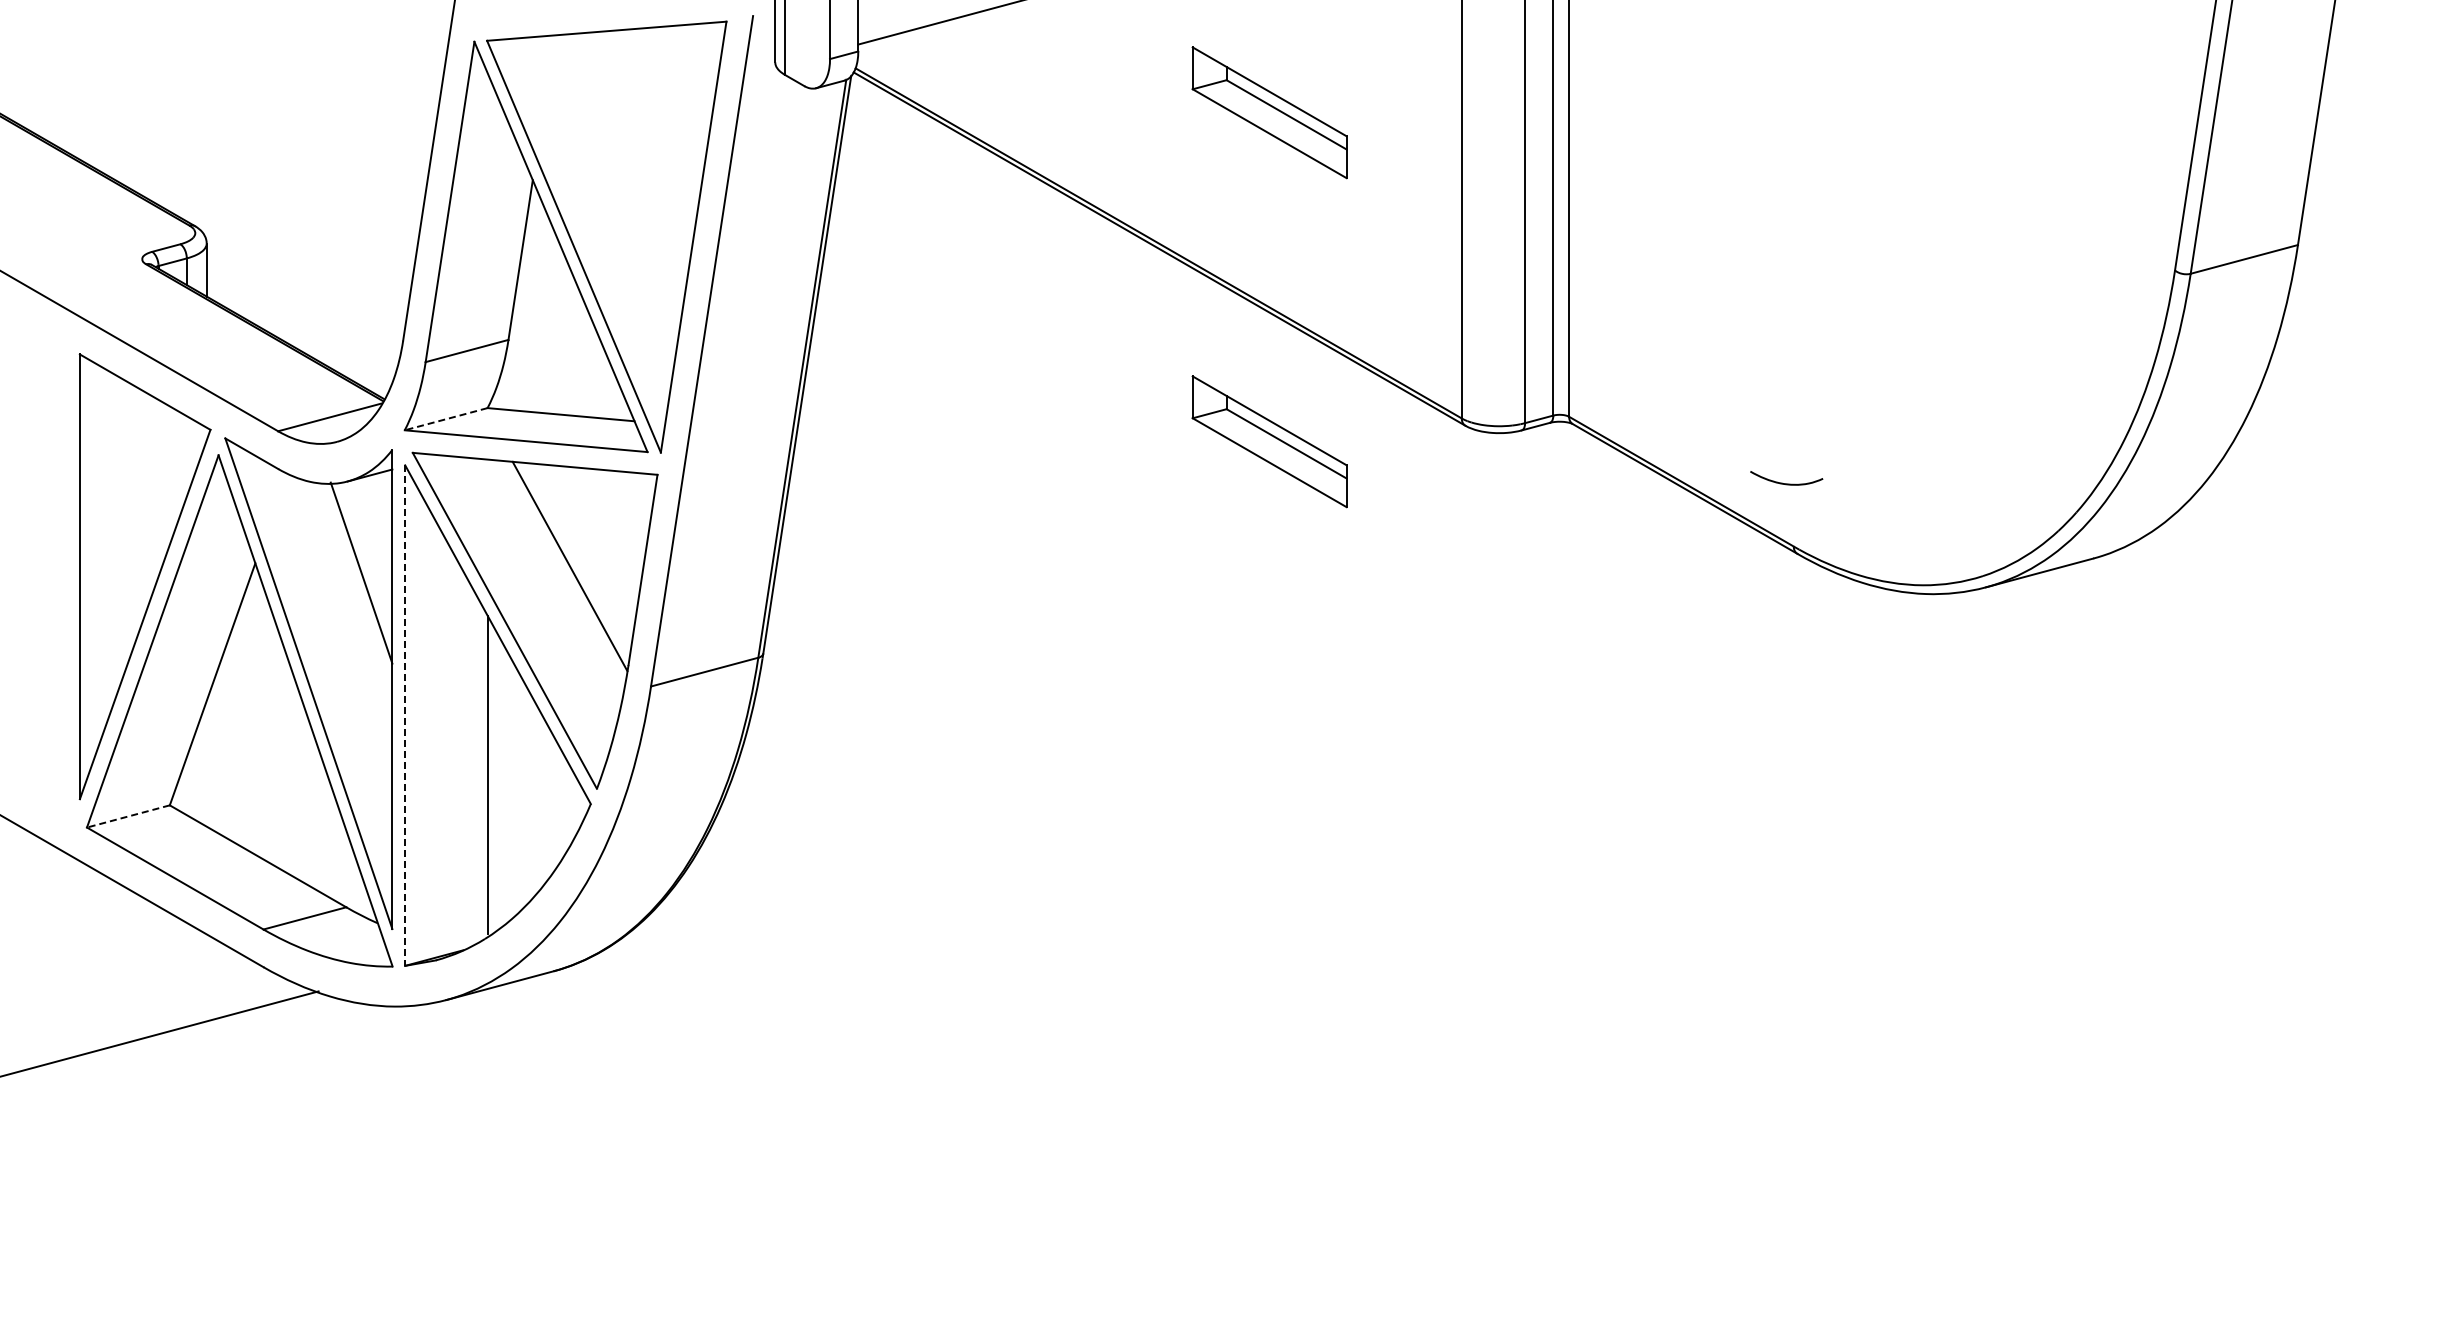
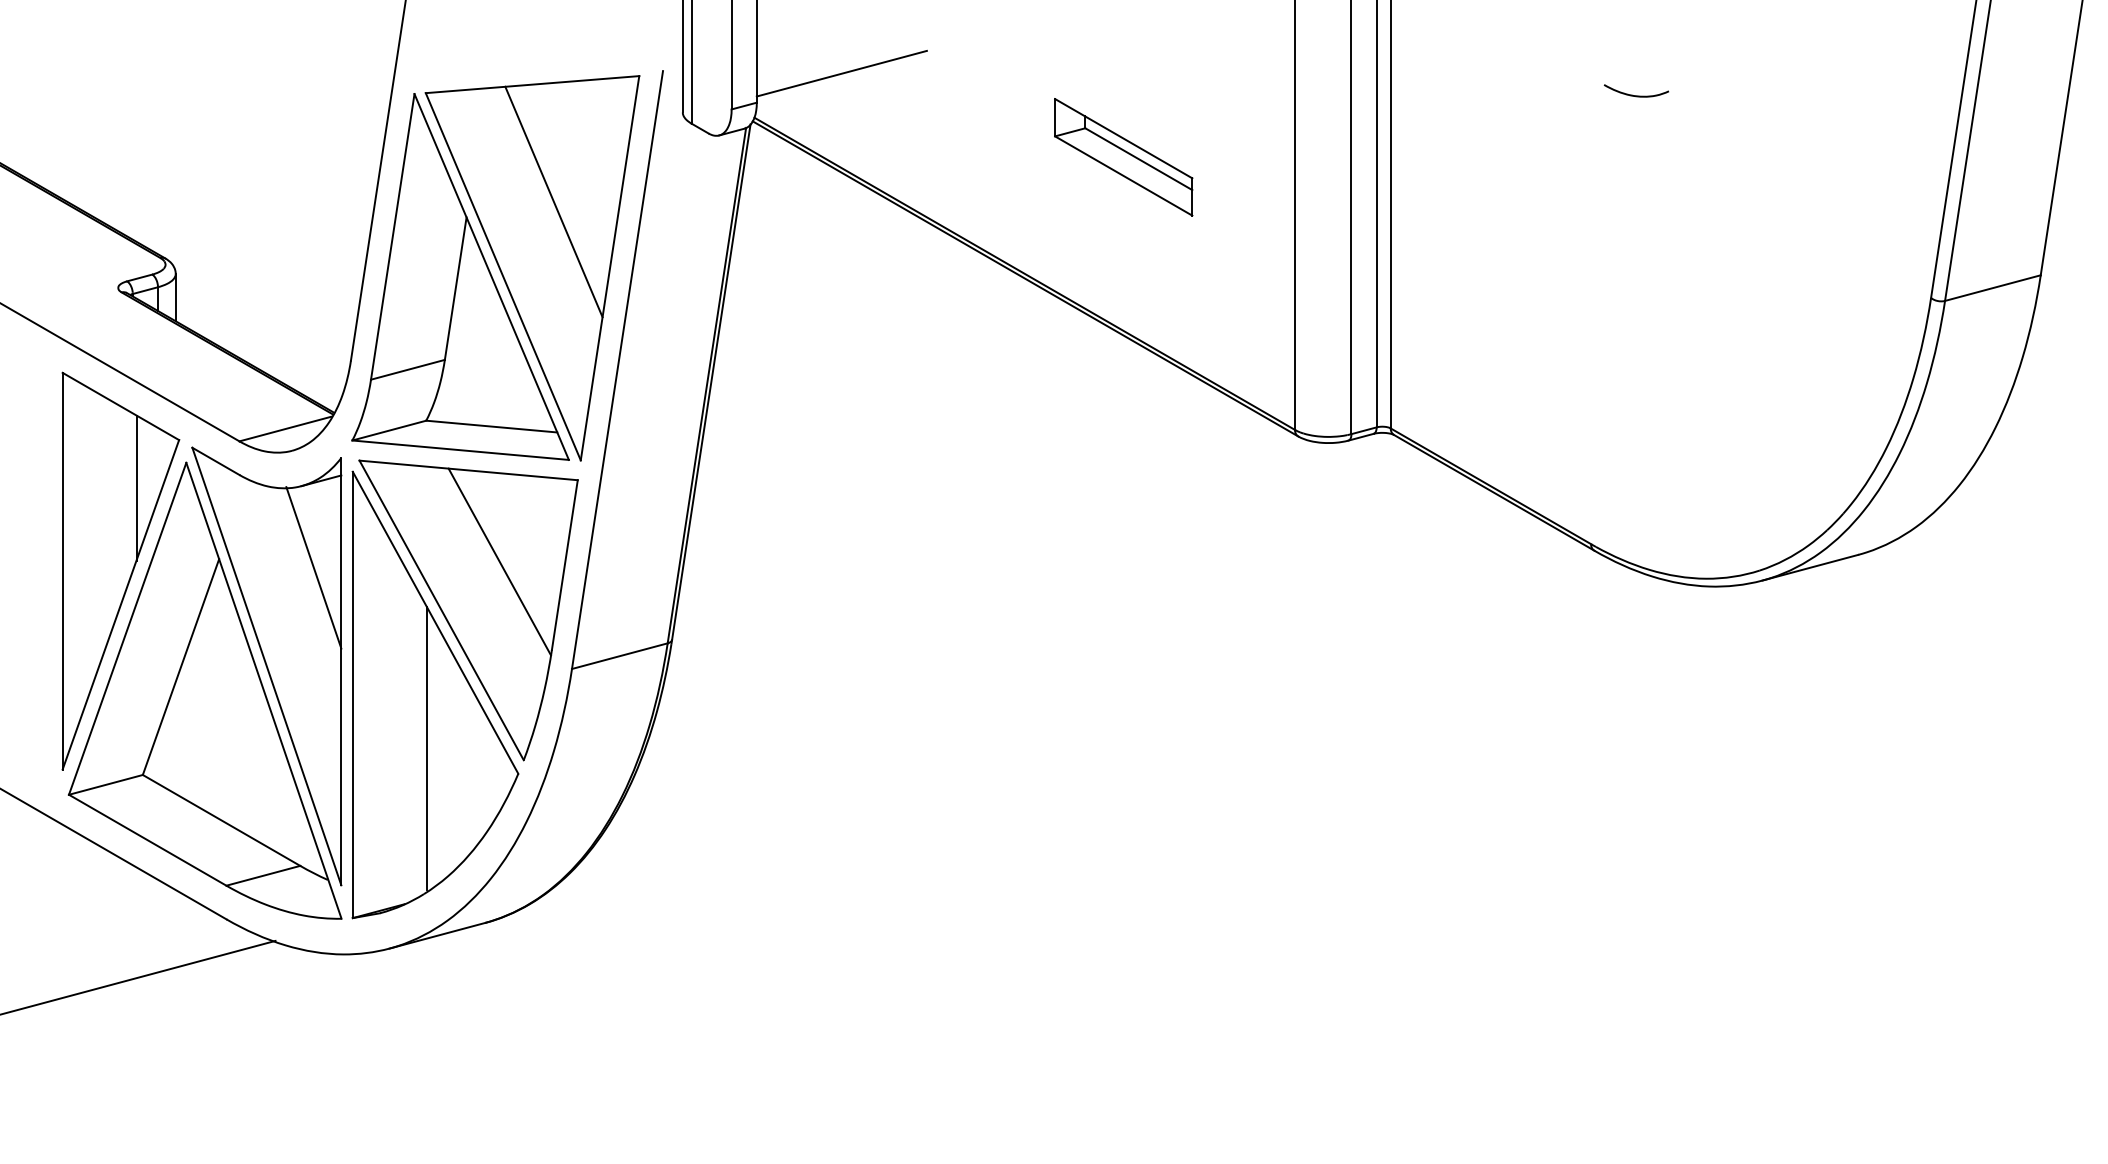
line: (630, 162) -> (553, 201), added
line: (446, 419) -> (389, 430), dashed -> solid
part: (1269, 441) -> (1123, 450), removed
line: (162, 483) -> (136, 487), added
curve: (1786, 483) -> (1636, 95), moved
line: (405, 716) -> (353, 695), dashed -> solid
line: (128, 816) -> (106, 784), dashed -> solid

